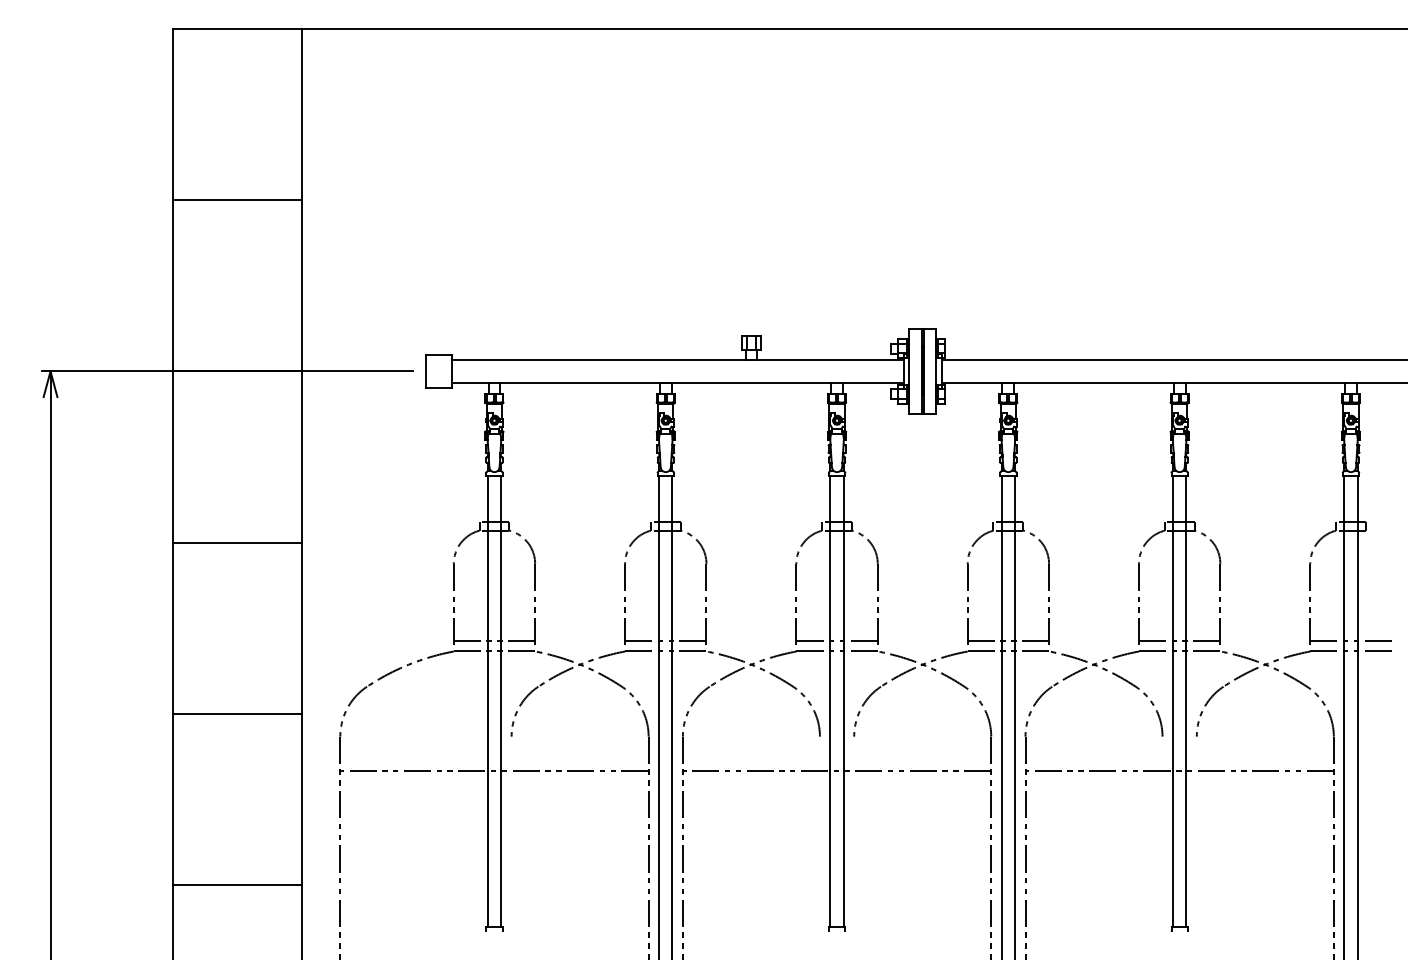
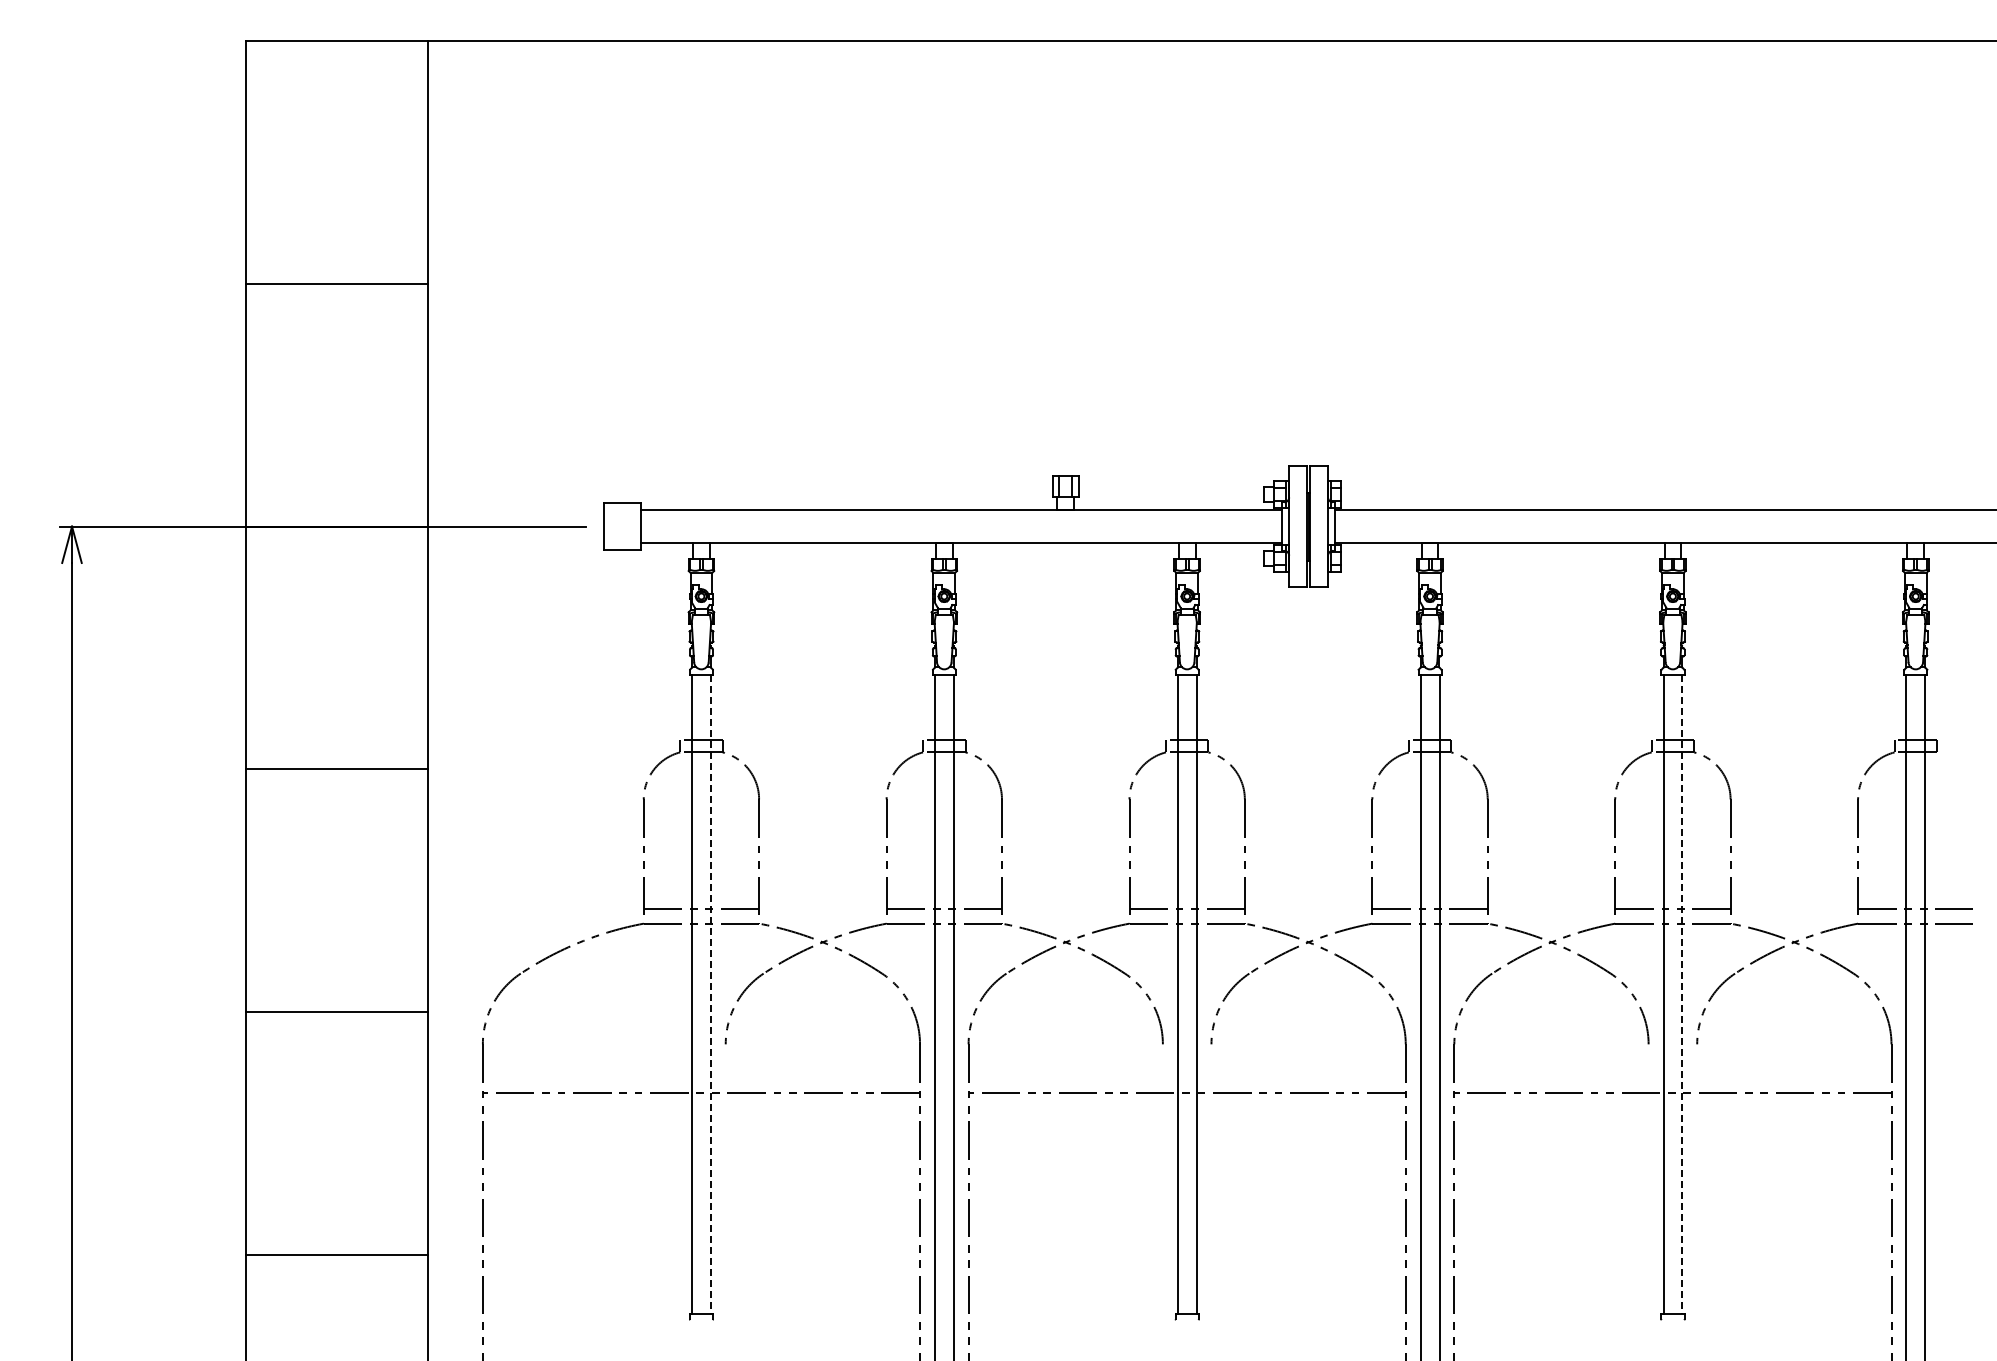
line: (500, 702) -> (710, 995), solid -> dashed
line: (1186, 702) -> (1682, 995), solid -> dashed

